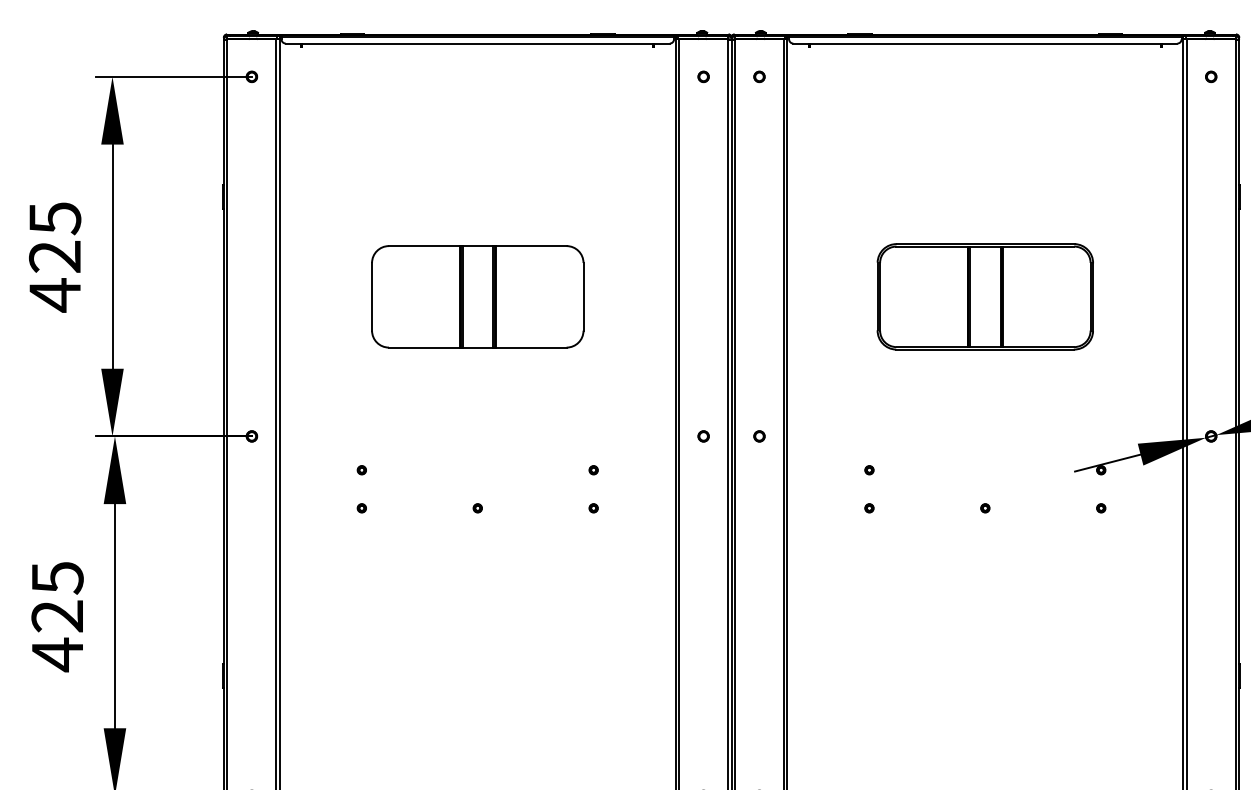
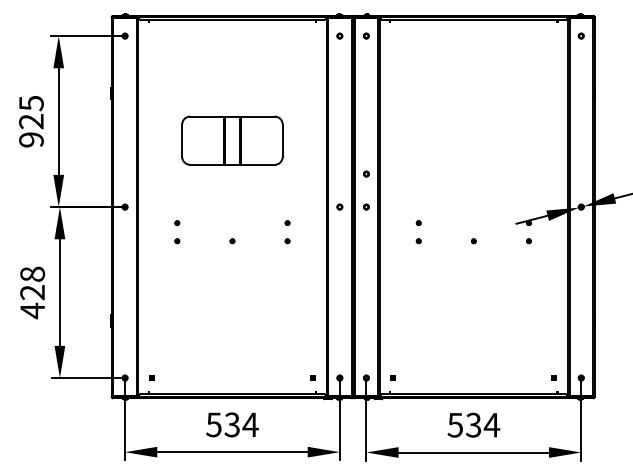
text: (55, 294) -> (31, 139), 425 -> 925
part: (984, 296) -> (473, 140), removed
part: (759, 365) -> (366, 173), added
text: (57, 578) -> (32, 274), 425 -> 428

